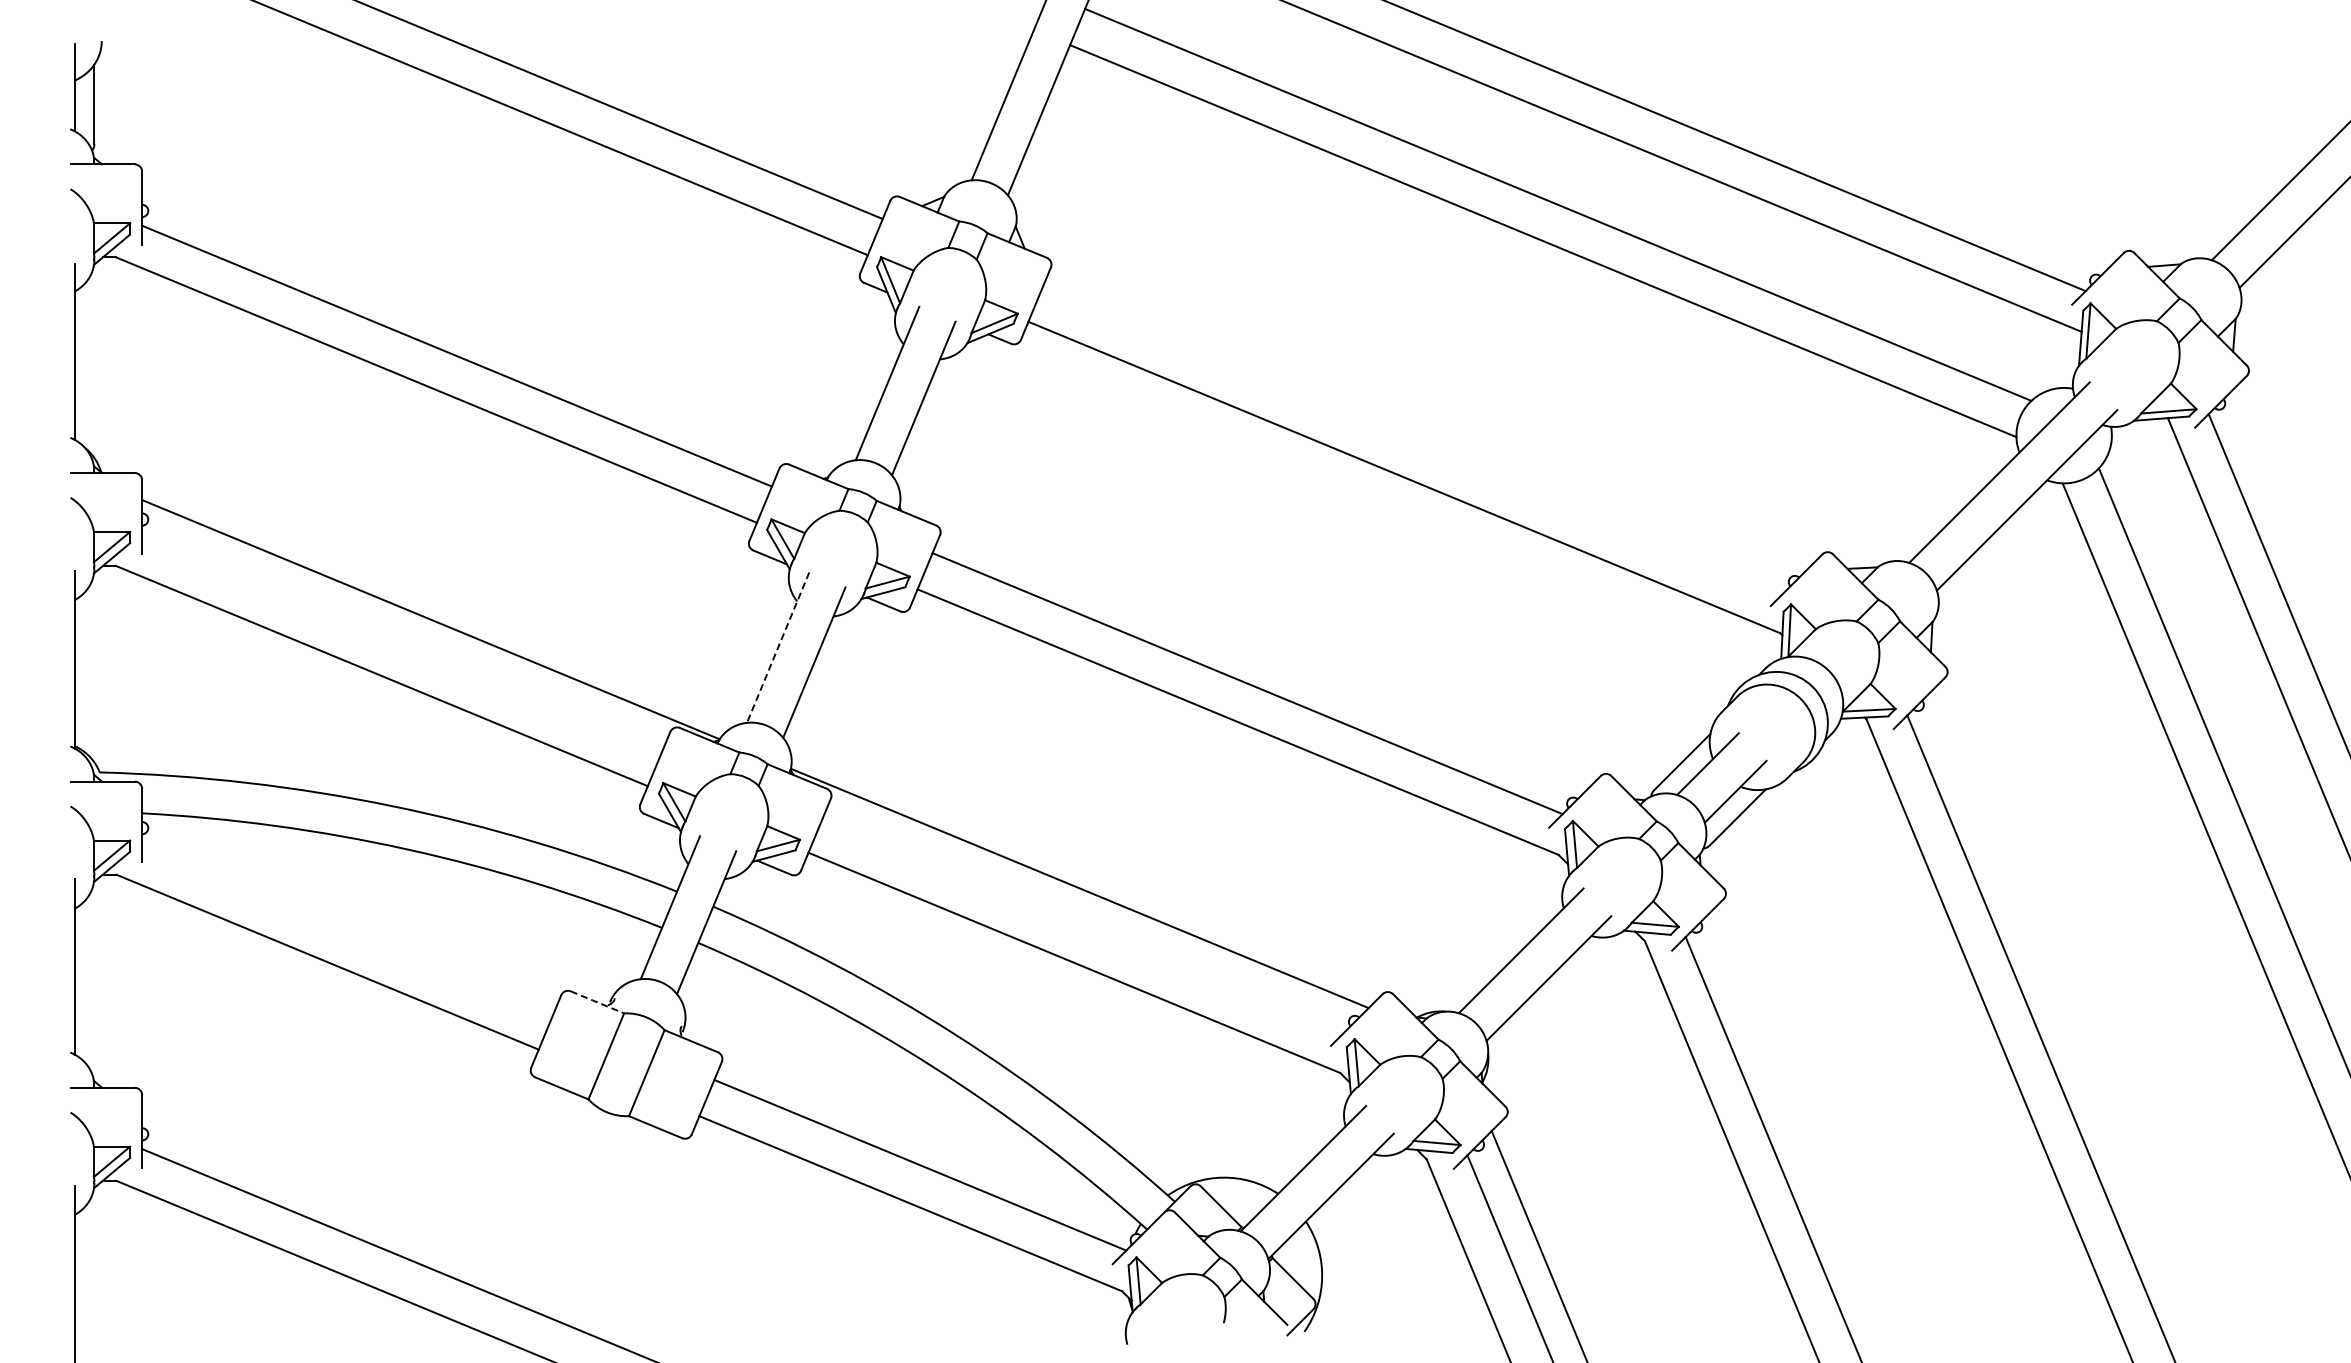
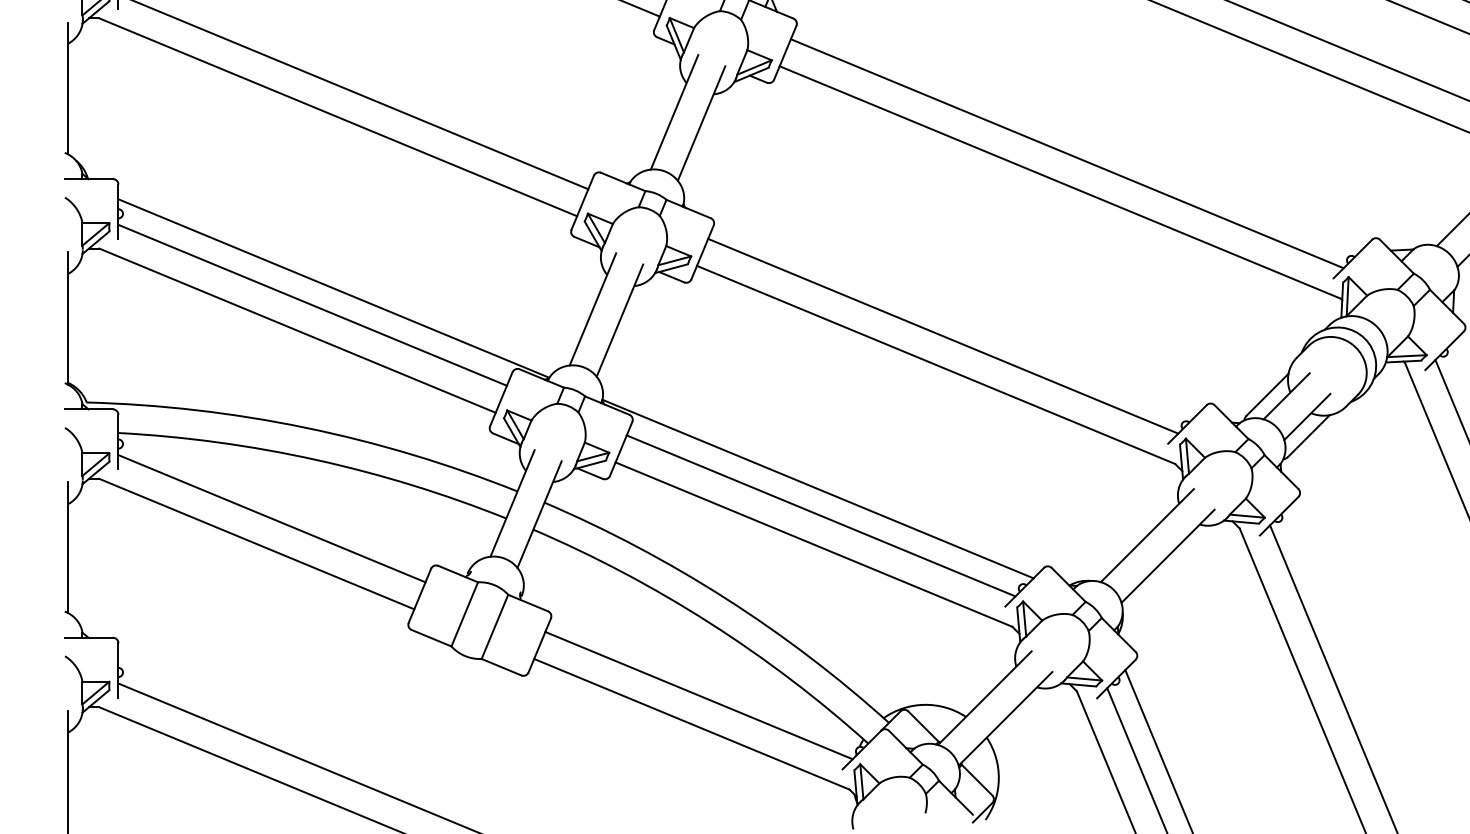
line: (1413, 438) -> (1066, 153), added
line: (402, 642) -> (312, 305), added
line: (777, 648) -> (592, 310), dashed -> solid
line: (1083, 924) -> (820, 515), added
line: (347, 927) -> (271, 518), added
line: (597, 1002) -> (458, 574), dashed -> solid

